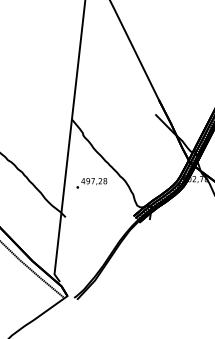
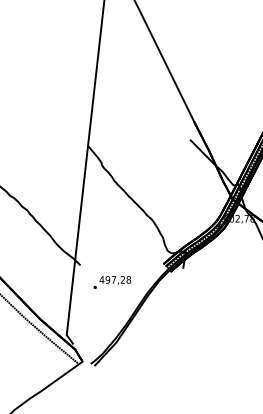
text: (91, 183) -> (111, 282), moved

